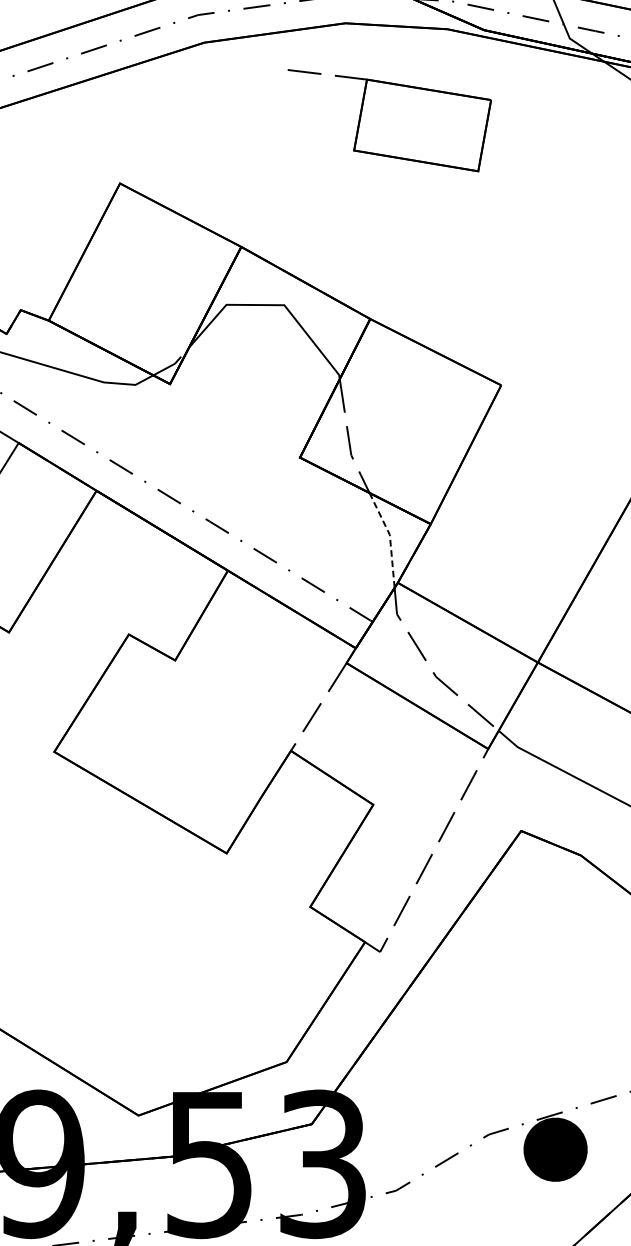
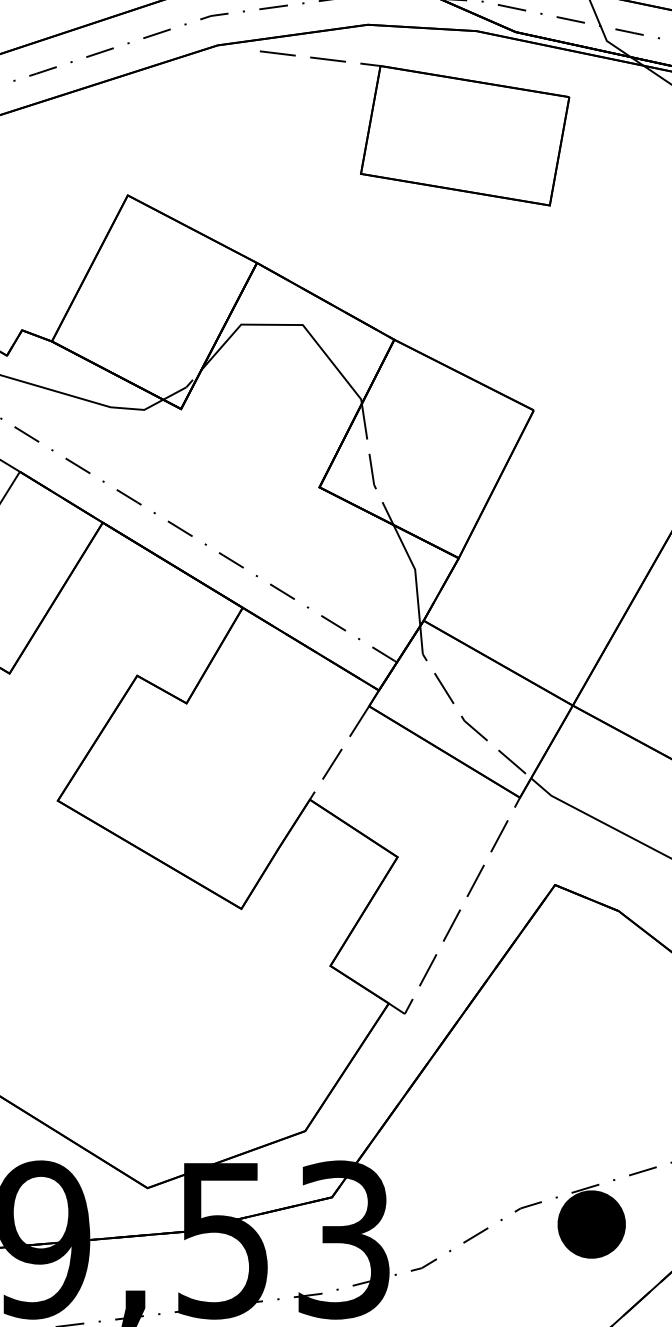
part: (389, 120) -> (414, 128), size x1.43
line: (390, 537) -> (415, 572), dashed -> solid

